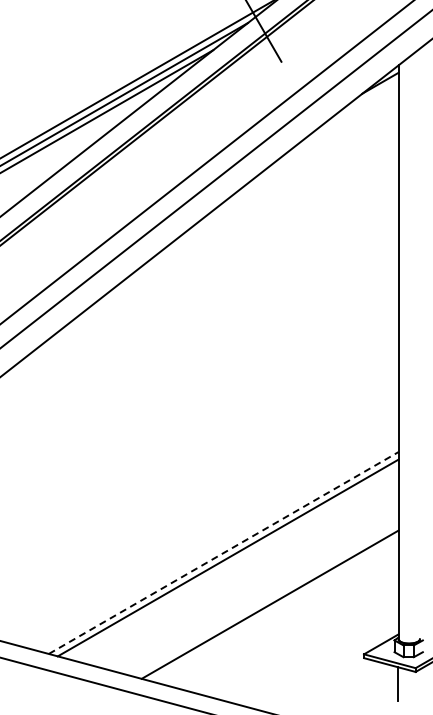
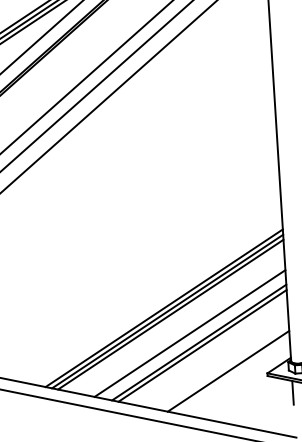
line: (223, 553) -> (164, 308), dashed -> solid
line: (232, 562) -> (170, 314), added
line: (257, 590) -> (189, 333), added
line: (274, 609) -> (202, 345), added
line: (308, 647) -> (228, 370), added

